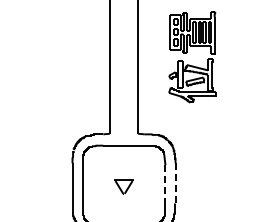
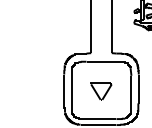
line: (175, 184) -> (138, 89), dashed -> solid
line: (165, 185) -> (131, 90), dashed -> solid
part: (123, 186) -> (101, 91), size x1.67

